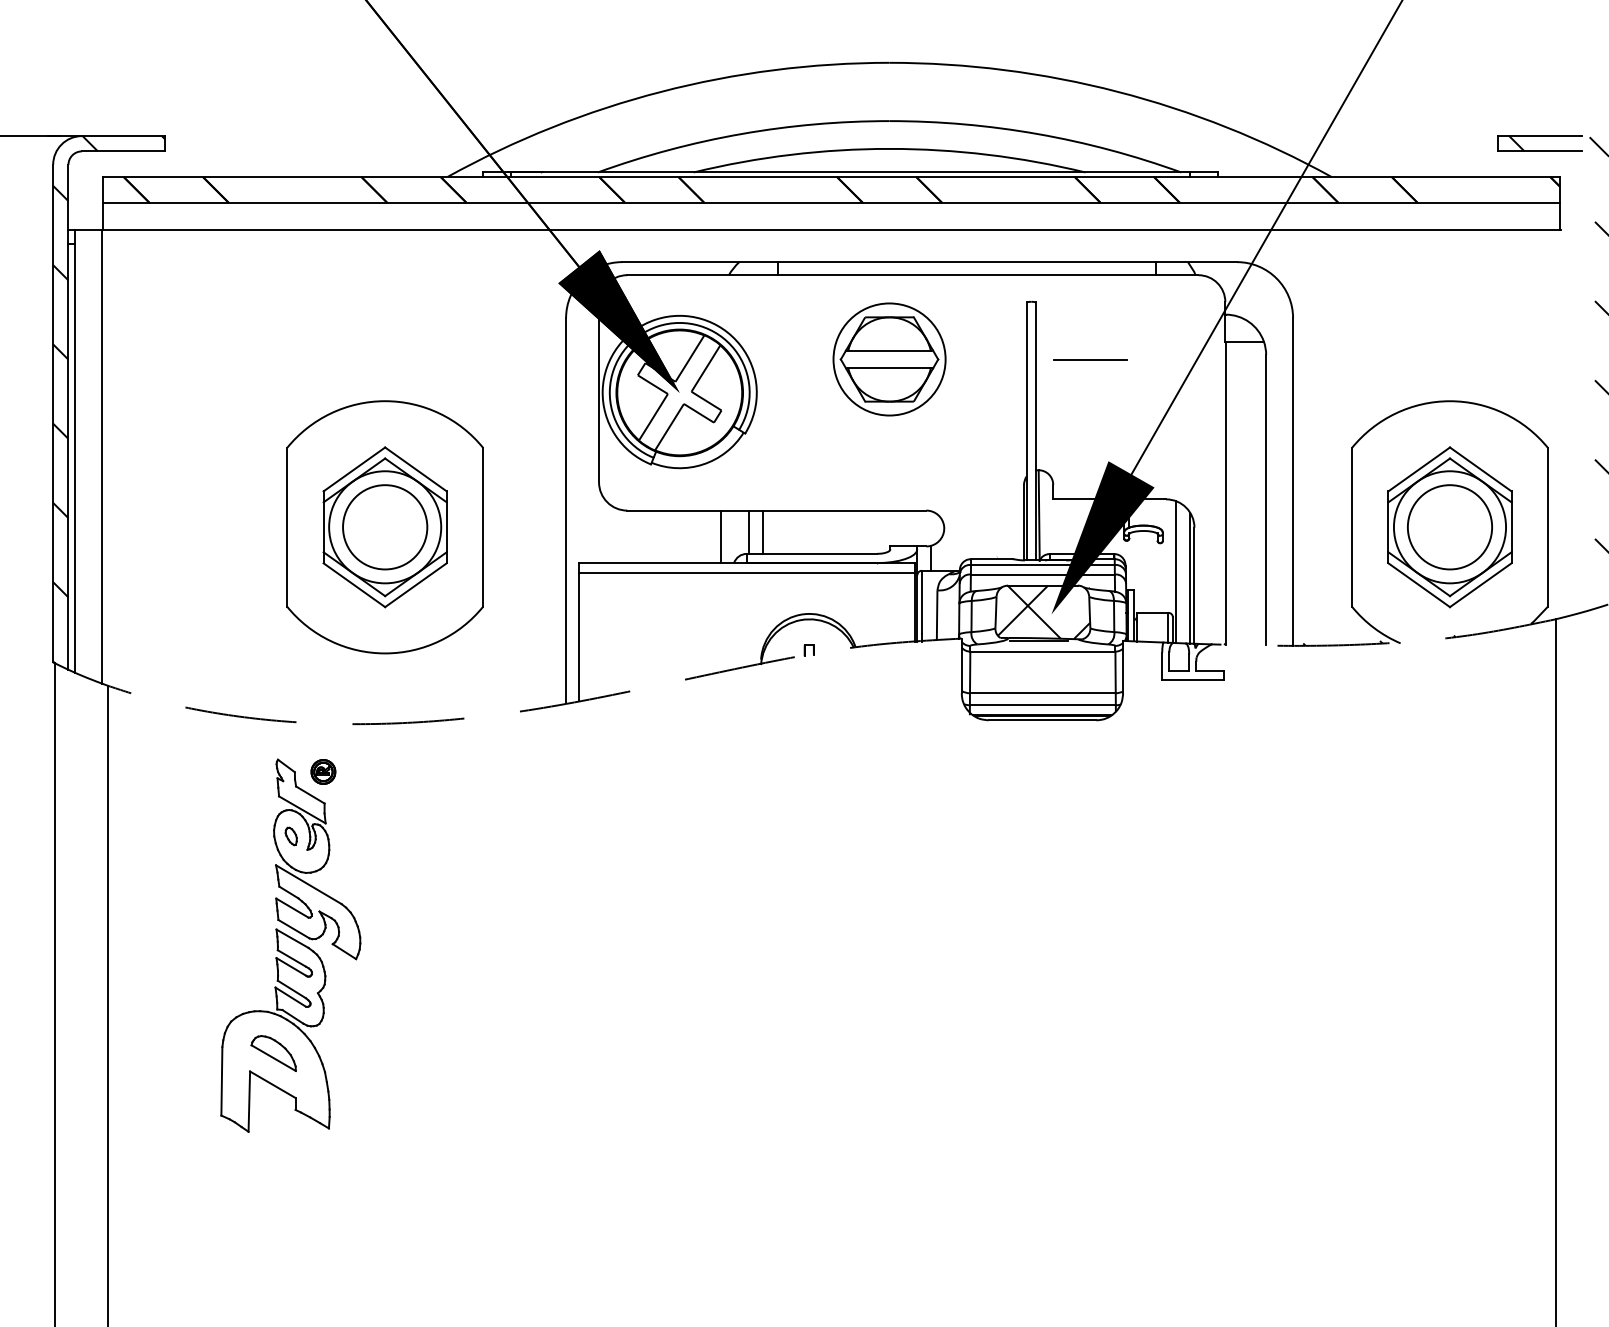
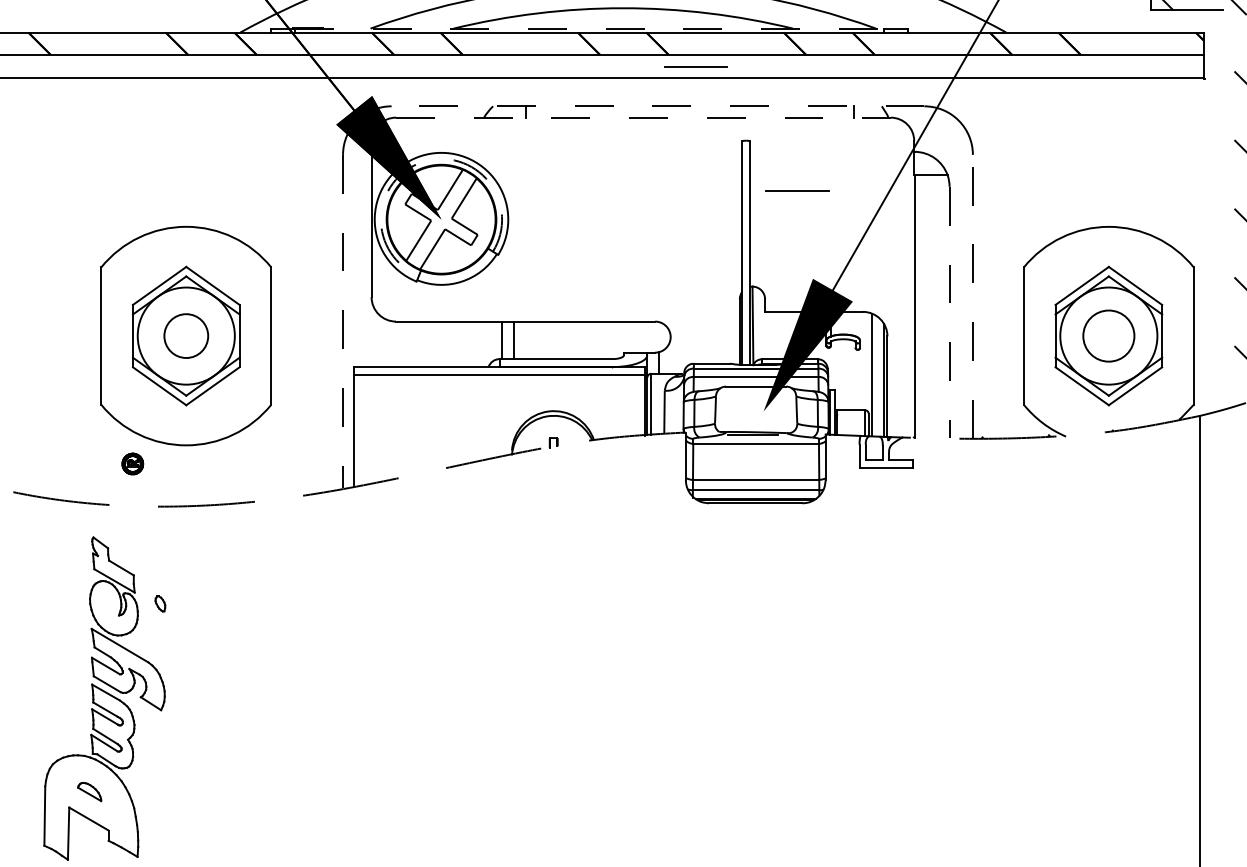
line: (850, 172) -> (589, 28), solid -> dashed
line: (973, 216) -> (696, 66), added
line: (929, 262) -> (657, 106), solid -> dashed
line: (912, 275) -> (643, 117), solid -> dashed
arc: (657, 326) -> (422, 162), solid -> dashed
part: (889, 359) -> (623, 190), removed
line: (1293, 481) -> (973, 296), solid -> dashed
line: (1266, 500) -> (949, 312), solid -> dashed
line: (566, 511) -> (343, 322), solid -> dashed
circle: (385, 527) -> (186, 336), size x0.6
circle: (1449, 527) -> (1108, 336), size x0.7
line: (721, 536) -> (477, 344), removed
hatch: (1043, 592) -> (756, 392), removed
part: (323, 771) -> (132, 463), moved
part: (290, 836) -> (159, 603), moved
part: (273, 1053) -> (89, 791), size x0.6

